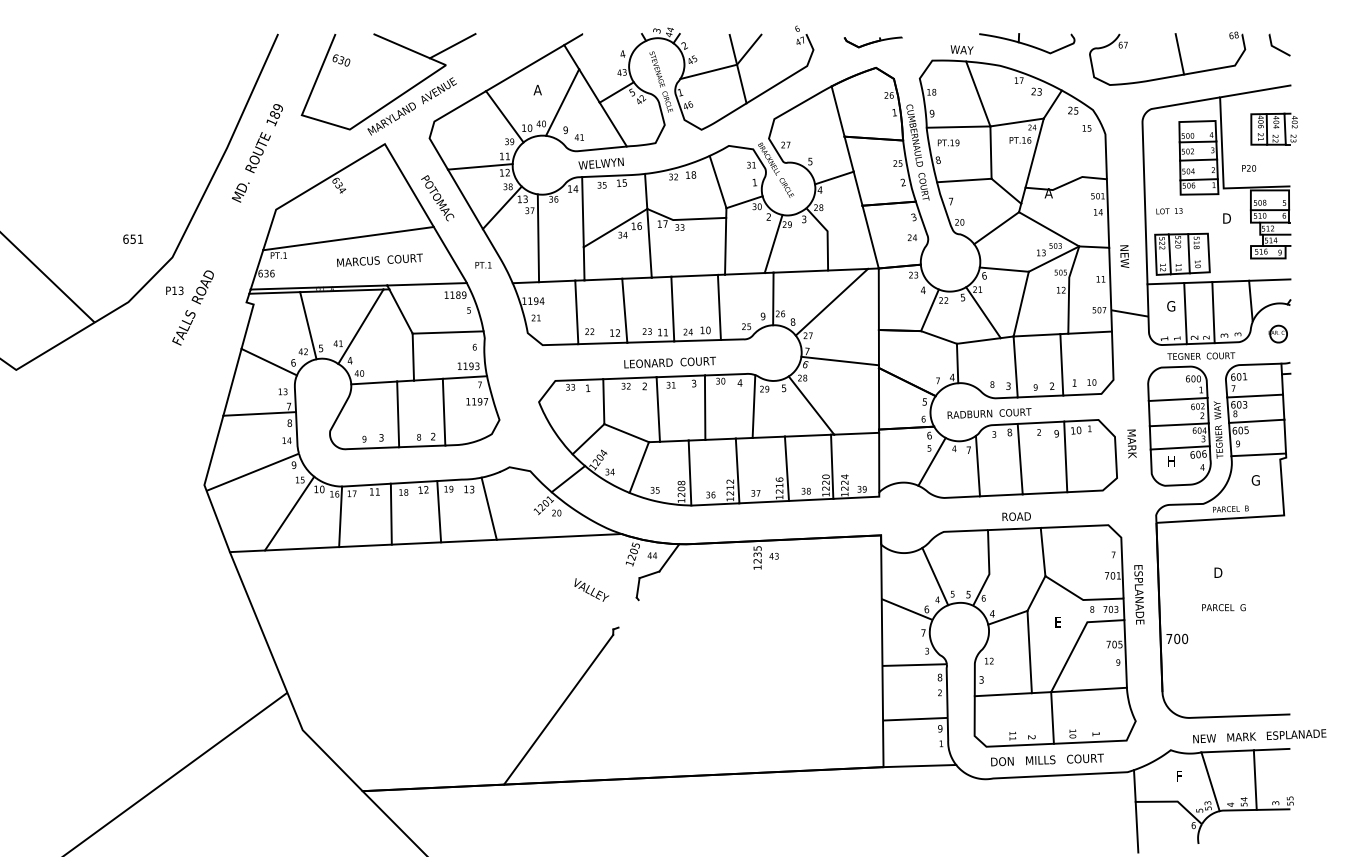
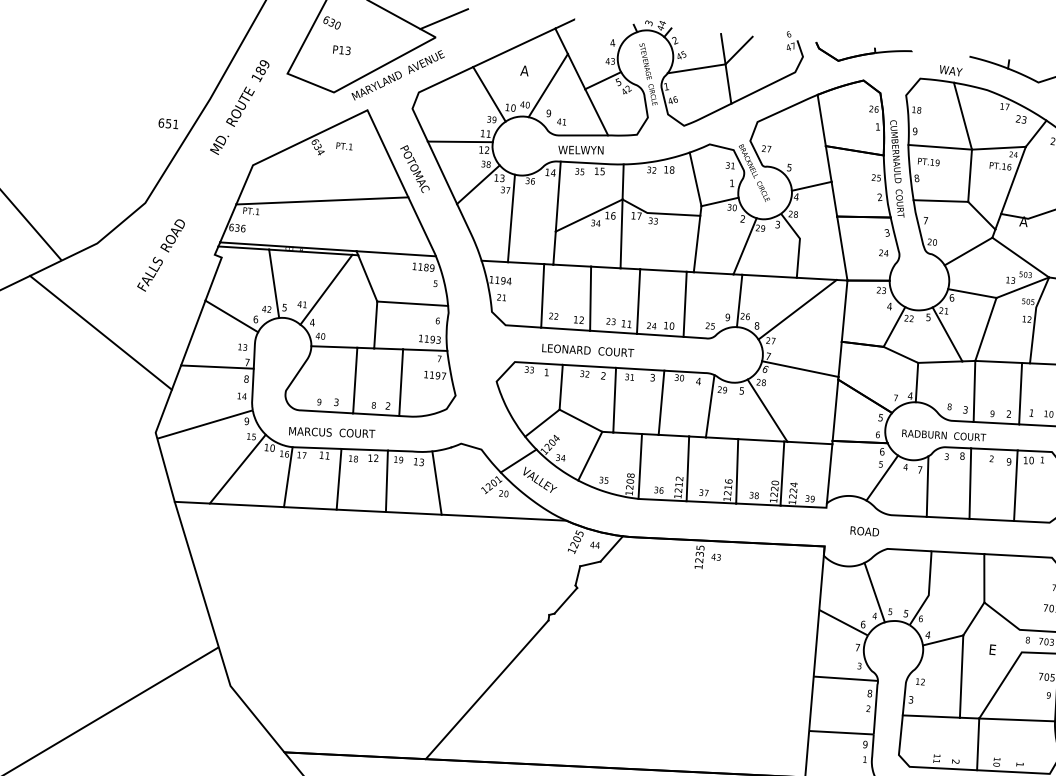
part: (873, 42) -> (863, 55), size x1.67
text: (133, 238) -> (168, 123), moved
text: (379, 259) -> (331, 431), moved
text: (483, 265) -> (344, 146), moved
text: (174, 290) -> (341, 49), moved
text: (669, 362) -> (587, 350), moved
line: (140, 390) -> (100, 332), added
text: (1016, 516) -> (864, 531), moved
text: (591, 589) -> (540, 479), moved
line: (628, 613) -> (565, 600), added

